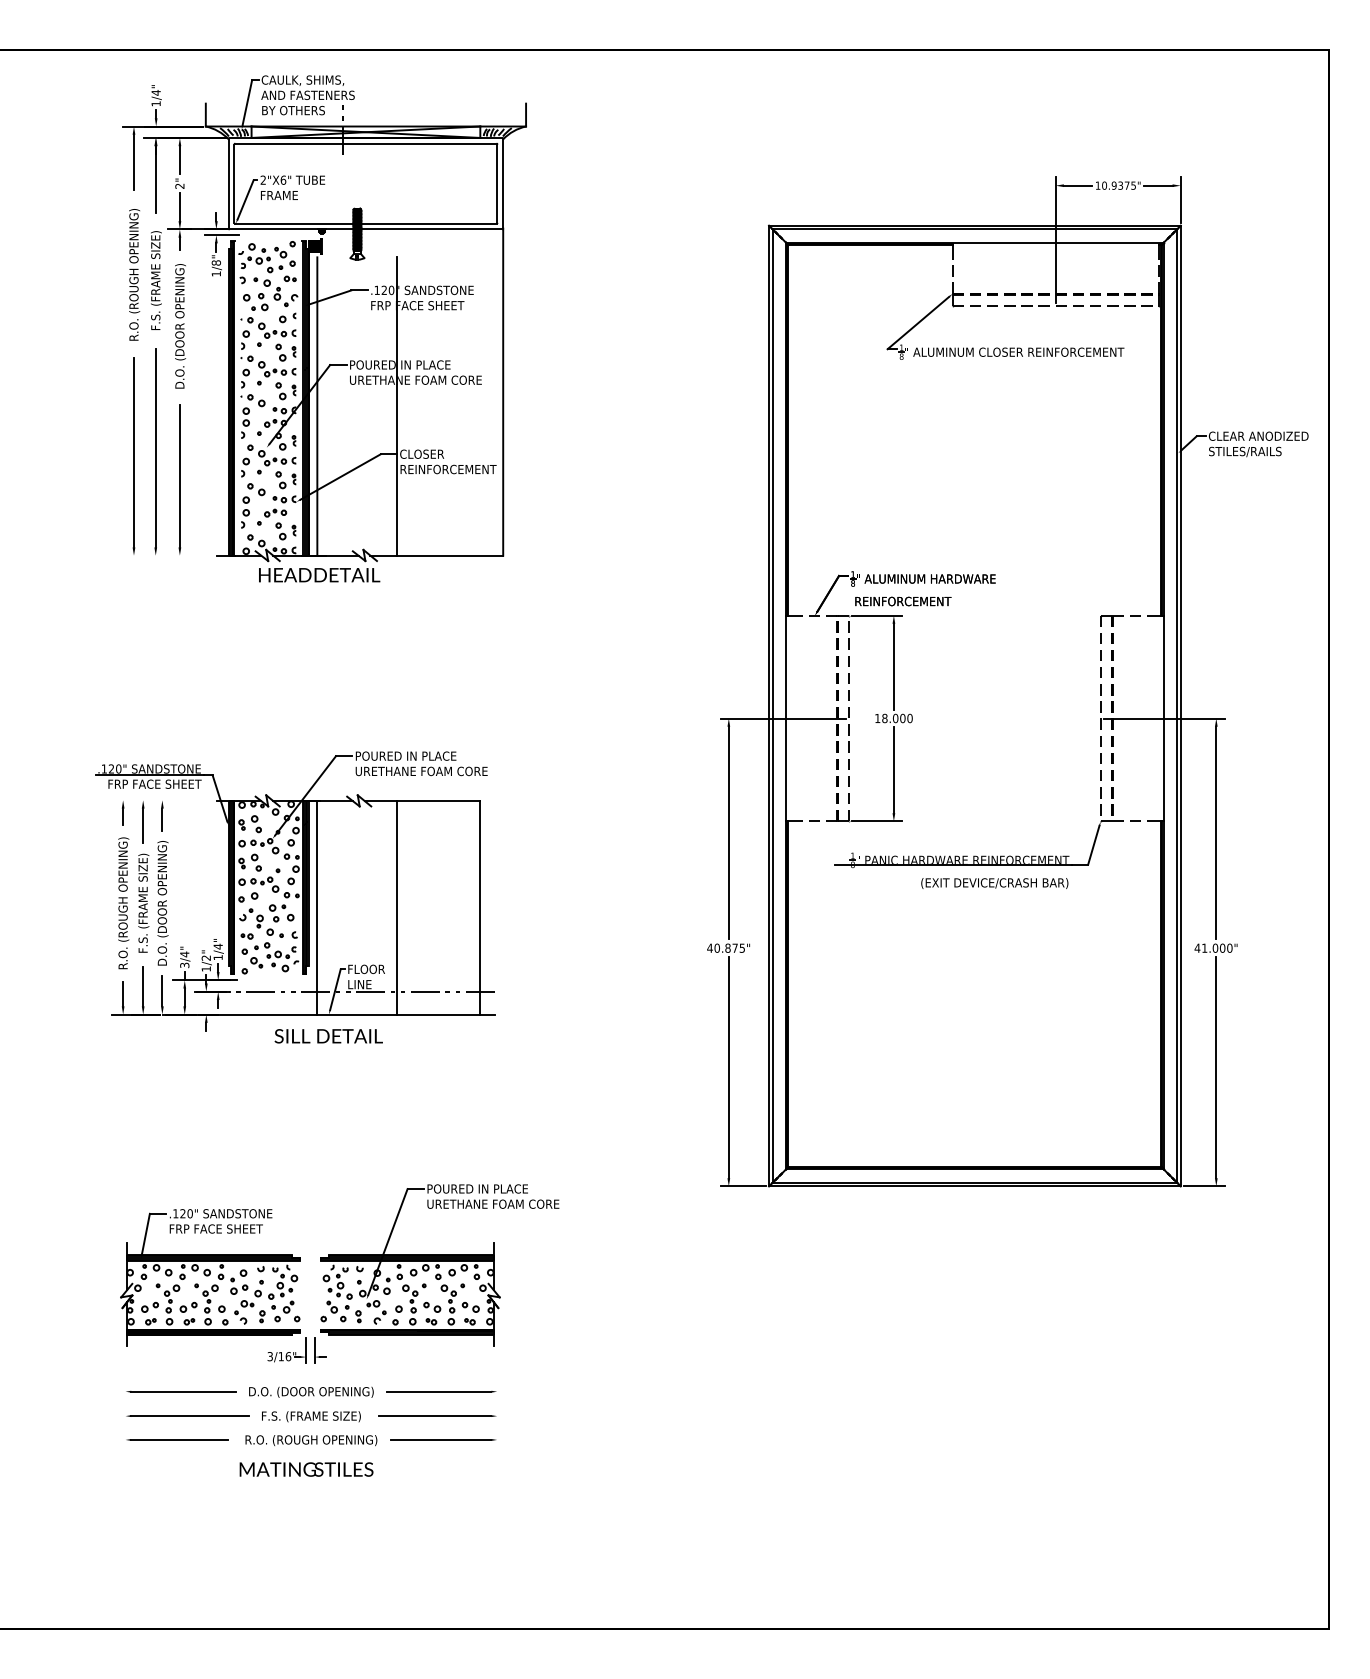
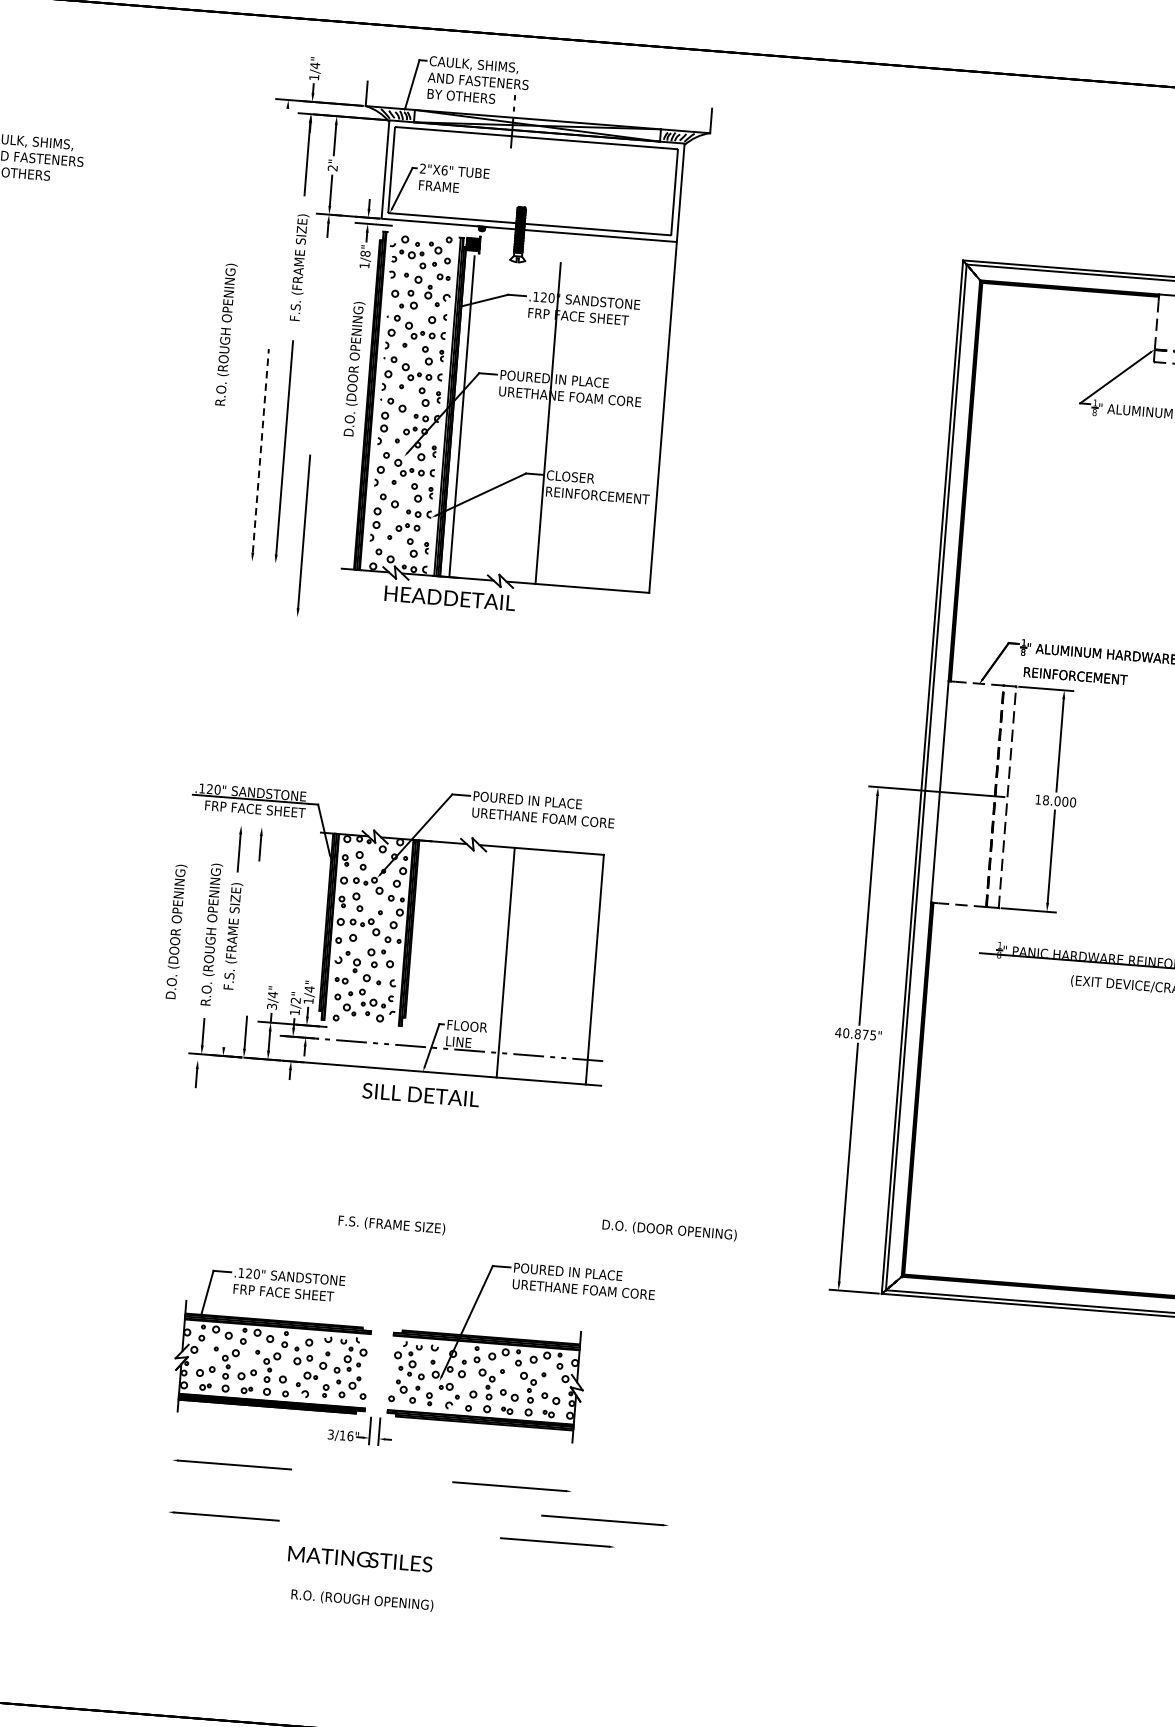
line: (133, 161) -> (284, 137), removed
text: (134, 274) -> (226, 334), moved
text: (180, 326) -> (354, 369), moved
line: (133, 452) -> (260, 450), solid -> dashed
part: (179, 479) -> (303, 535), moved
line: (123, 813) -> (197, 1074), moved
text: (162, 903) -> (175, 932), moved
line: (317, 907) -> (419, 955), removed
line: (143, 986) -> (225, 1025), removed
text: (311, 1391) -> (669, 1229), moved
line: (187, 1415) -> (236, 1490), removed
line: (437, 1415) -> (604, 1519), moved
text: (311, 1416) -> (392, 1225), moved
line: (443, 1439) -> (557, 1542), moved
text: (311, 1440) -> (362, 1600), moved

